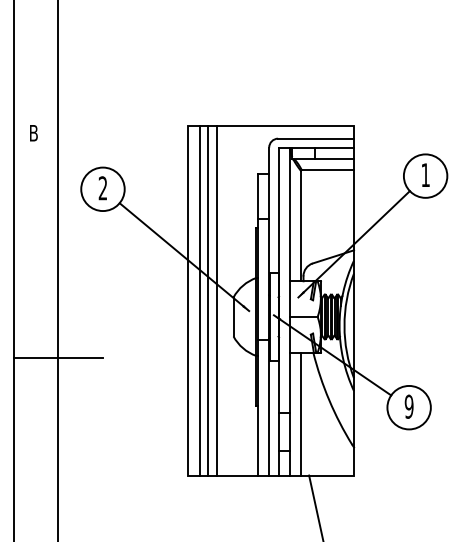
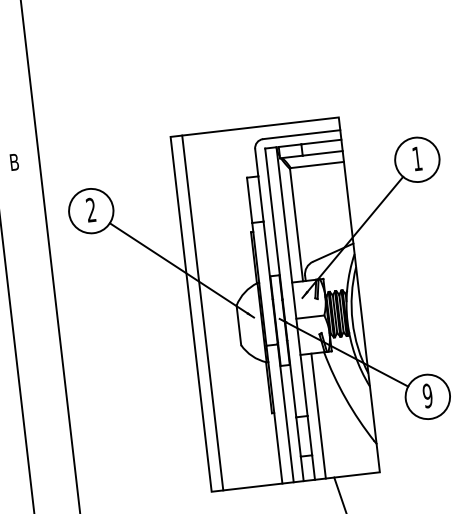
line: (207, 300) -> (210, 311), removed
line: (216, 300) -> (219, 310), removed
line: (57, 358) -> (64, 388), removed

